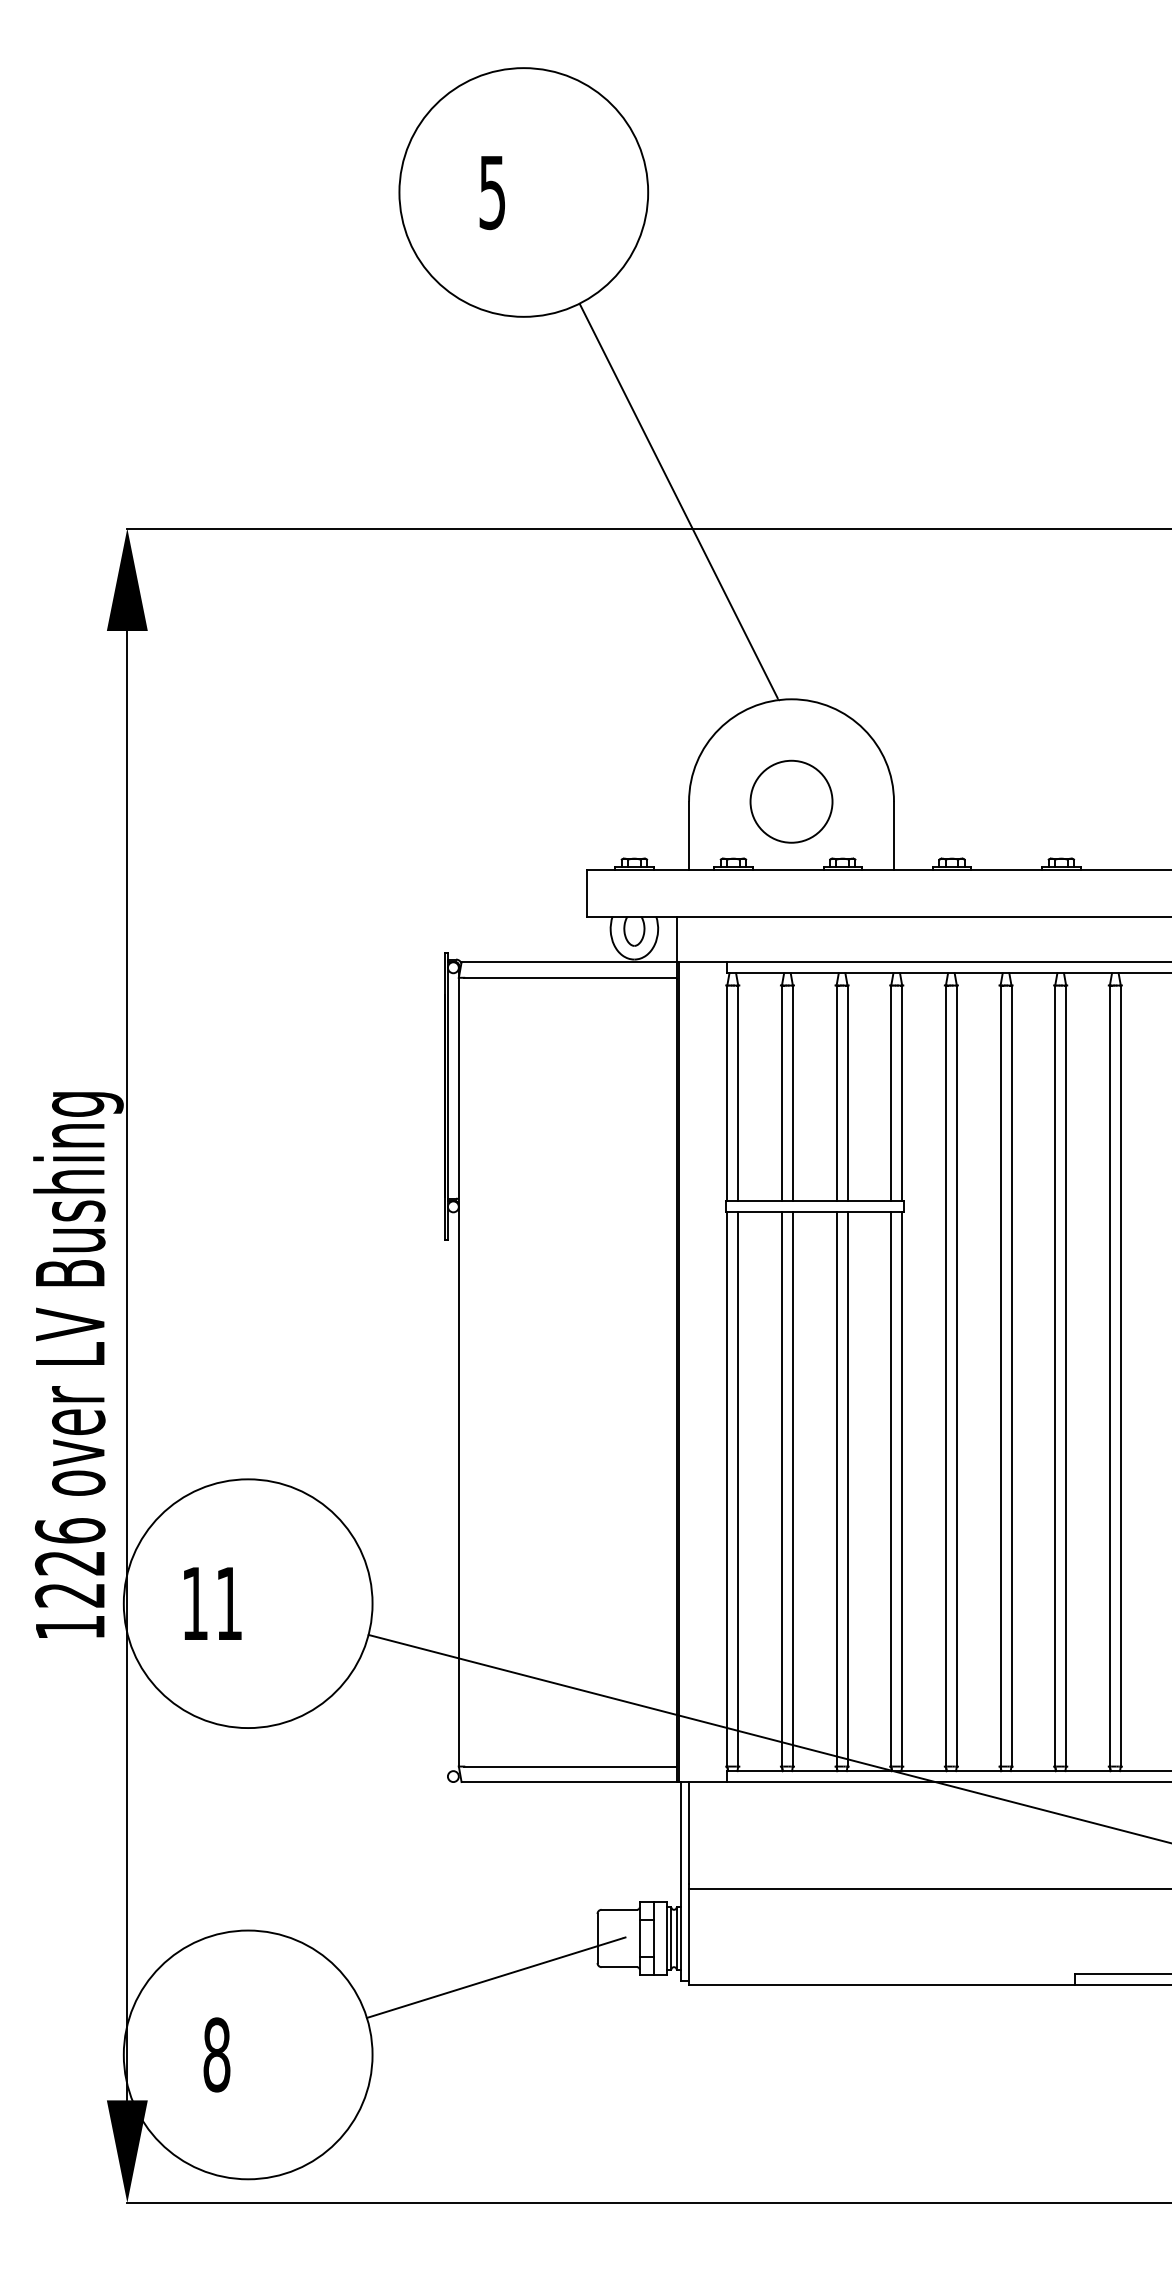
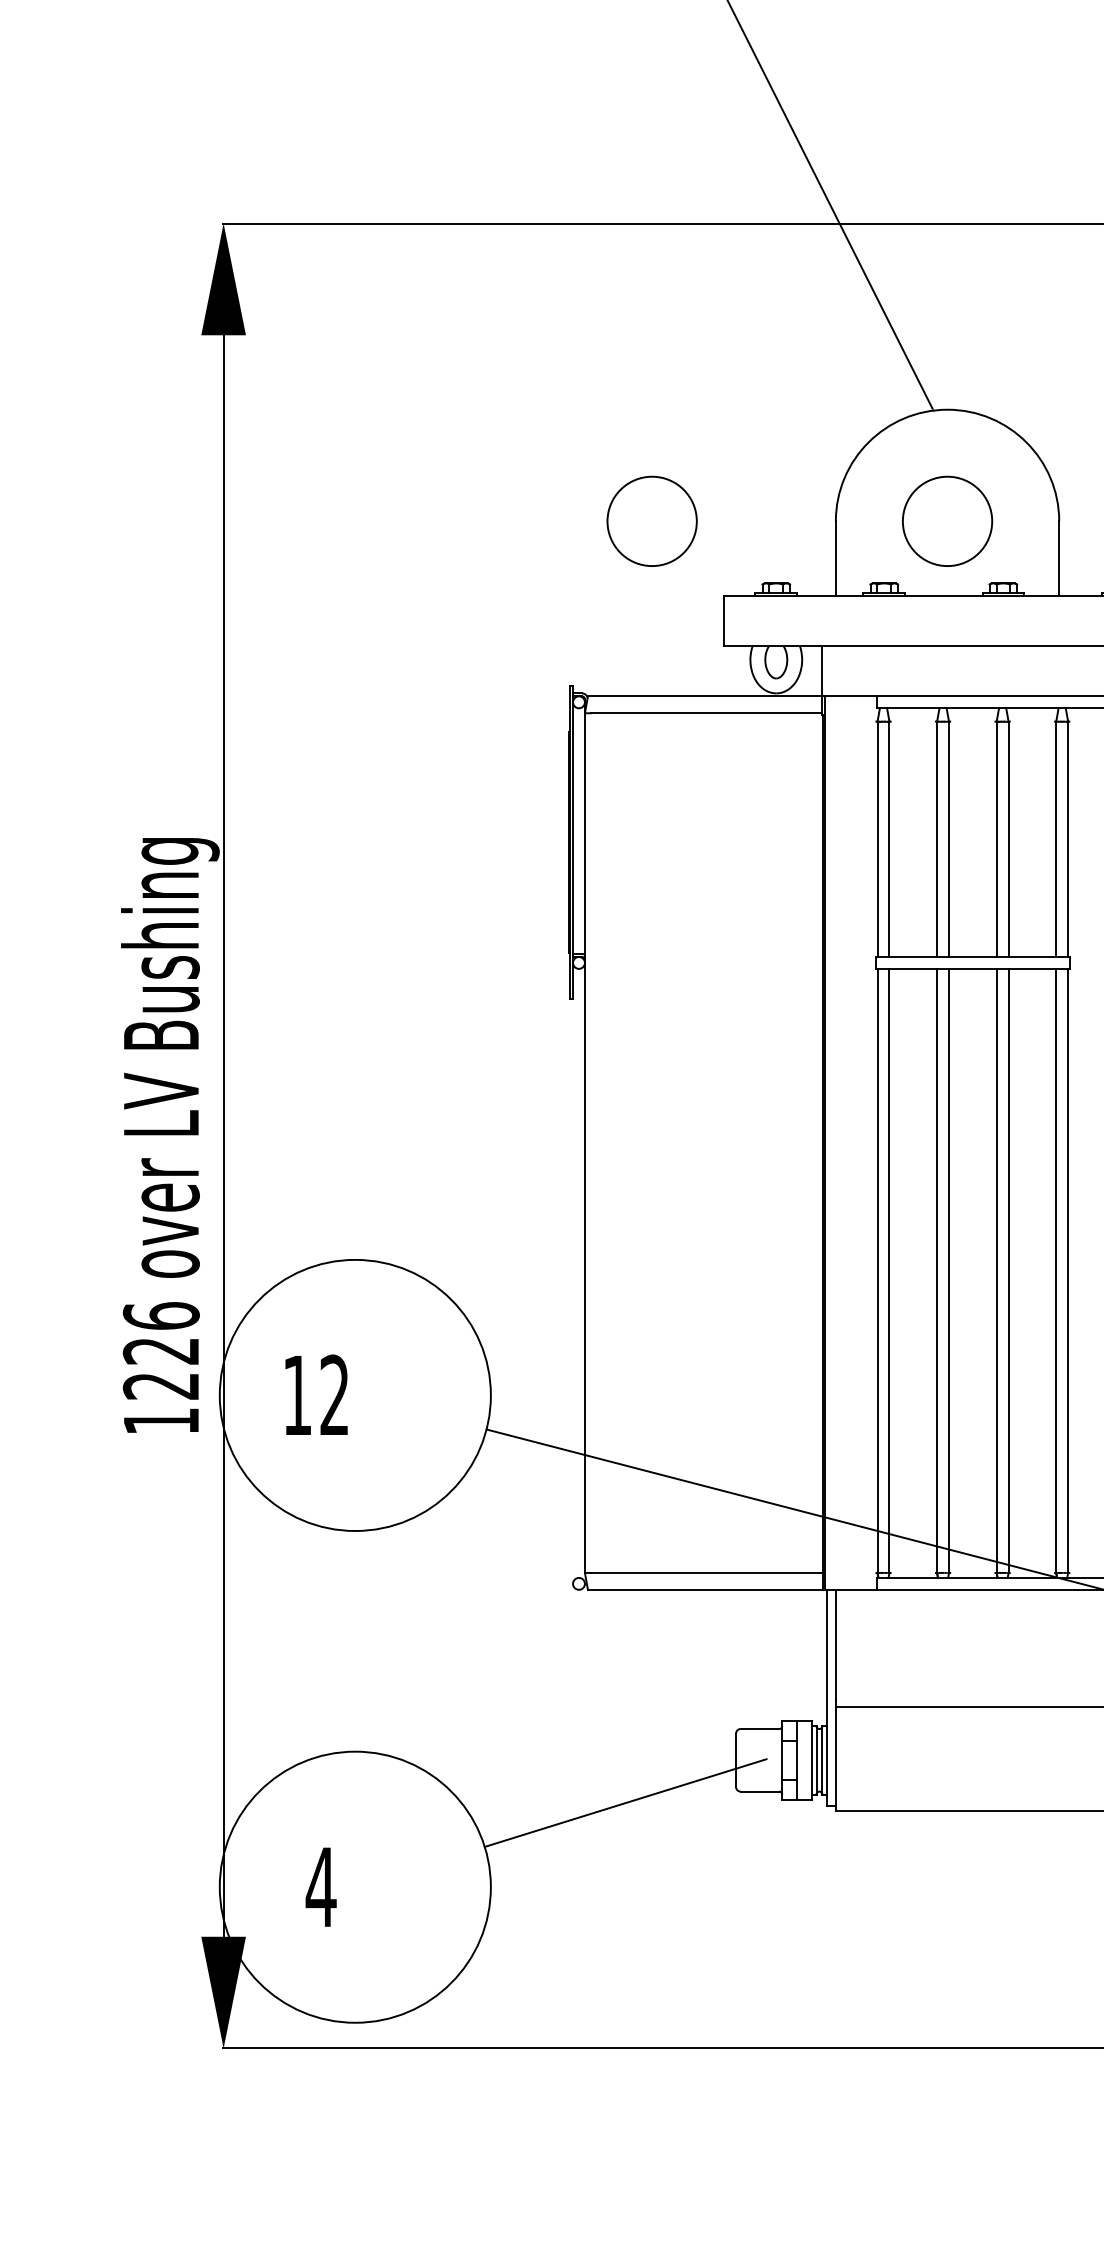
circle: (520, 801) -> (652, 521), added
text: (228, 1602) -> (333, 1394), 11 -> 12
text: (216, 2054) -> (320, 1886), 8 -> 4

